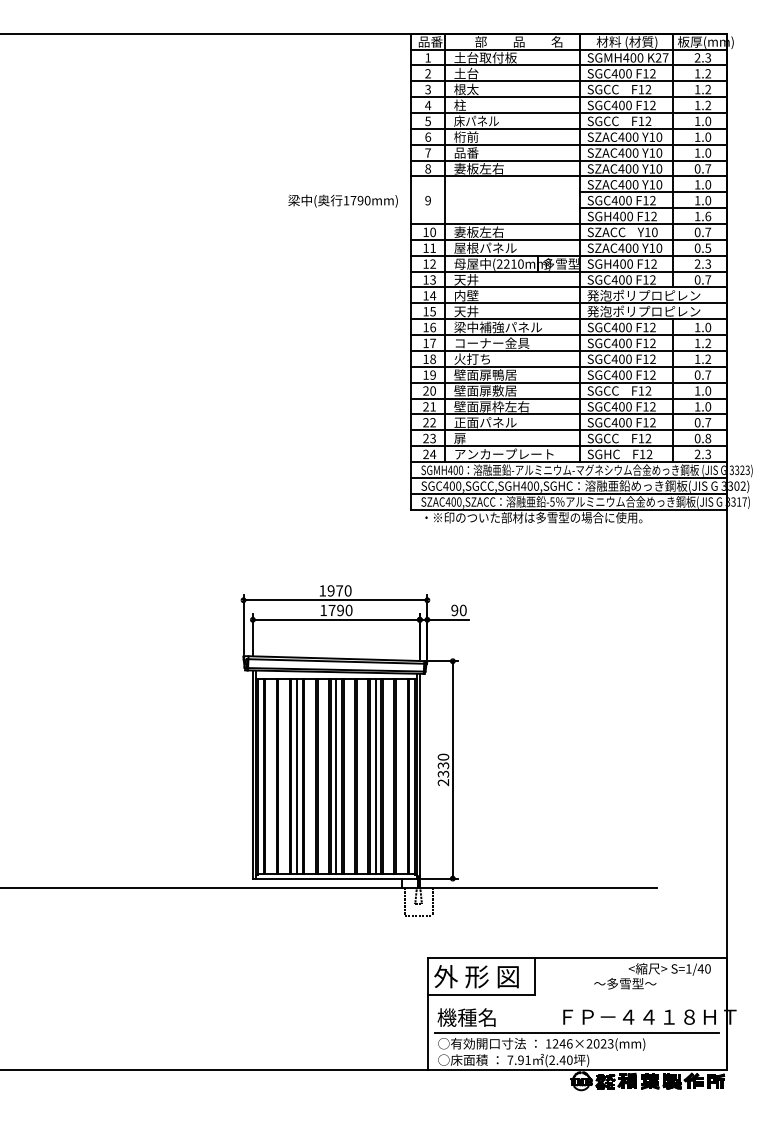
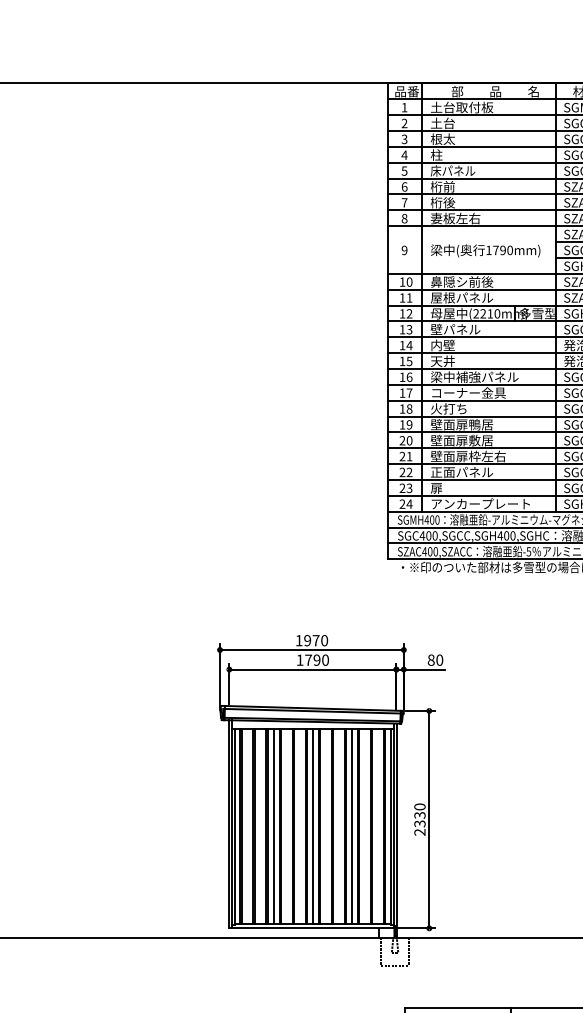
text: (466, 152) -> (442, 202), 品番 -> 桁後
text: (342, 200) -> (484, 250), moved
text: (485, 232) -> (461, 282), 妻板左右 -> 鼻隠シ前後
text: (478, 279) -> (454, 329), 天井 -> 壁パネル
text: (454, 610) -> (430, 660), 90 -> 80

